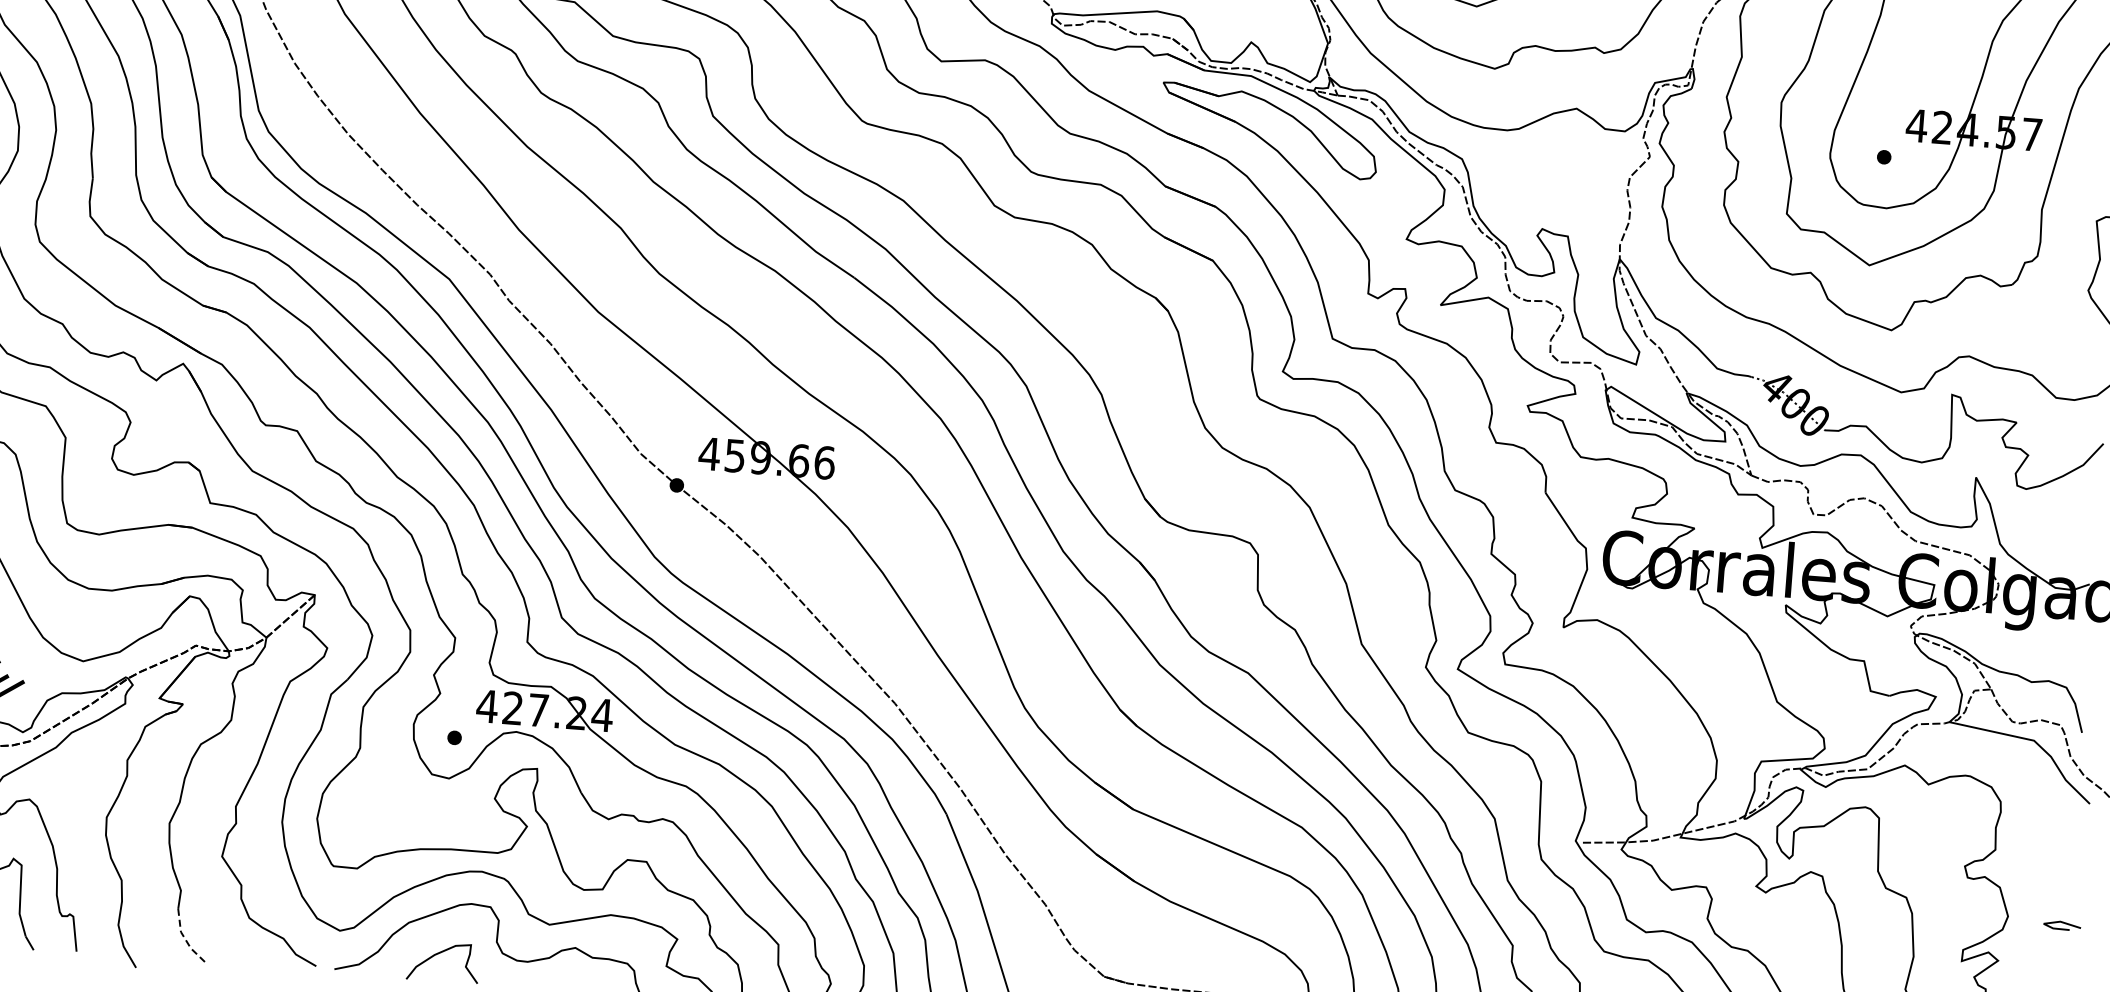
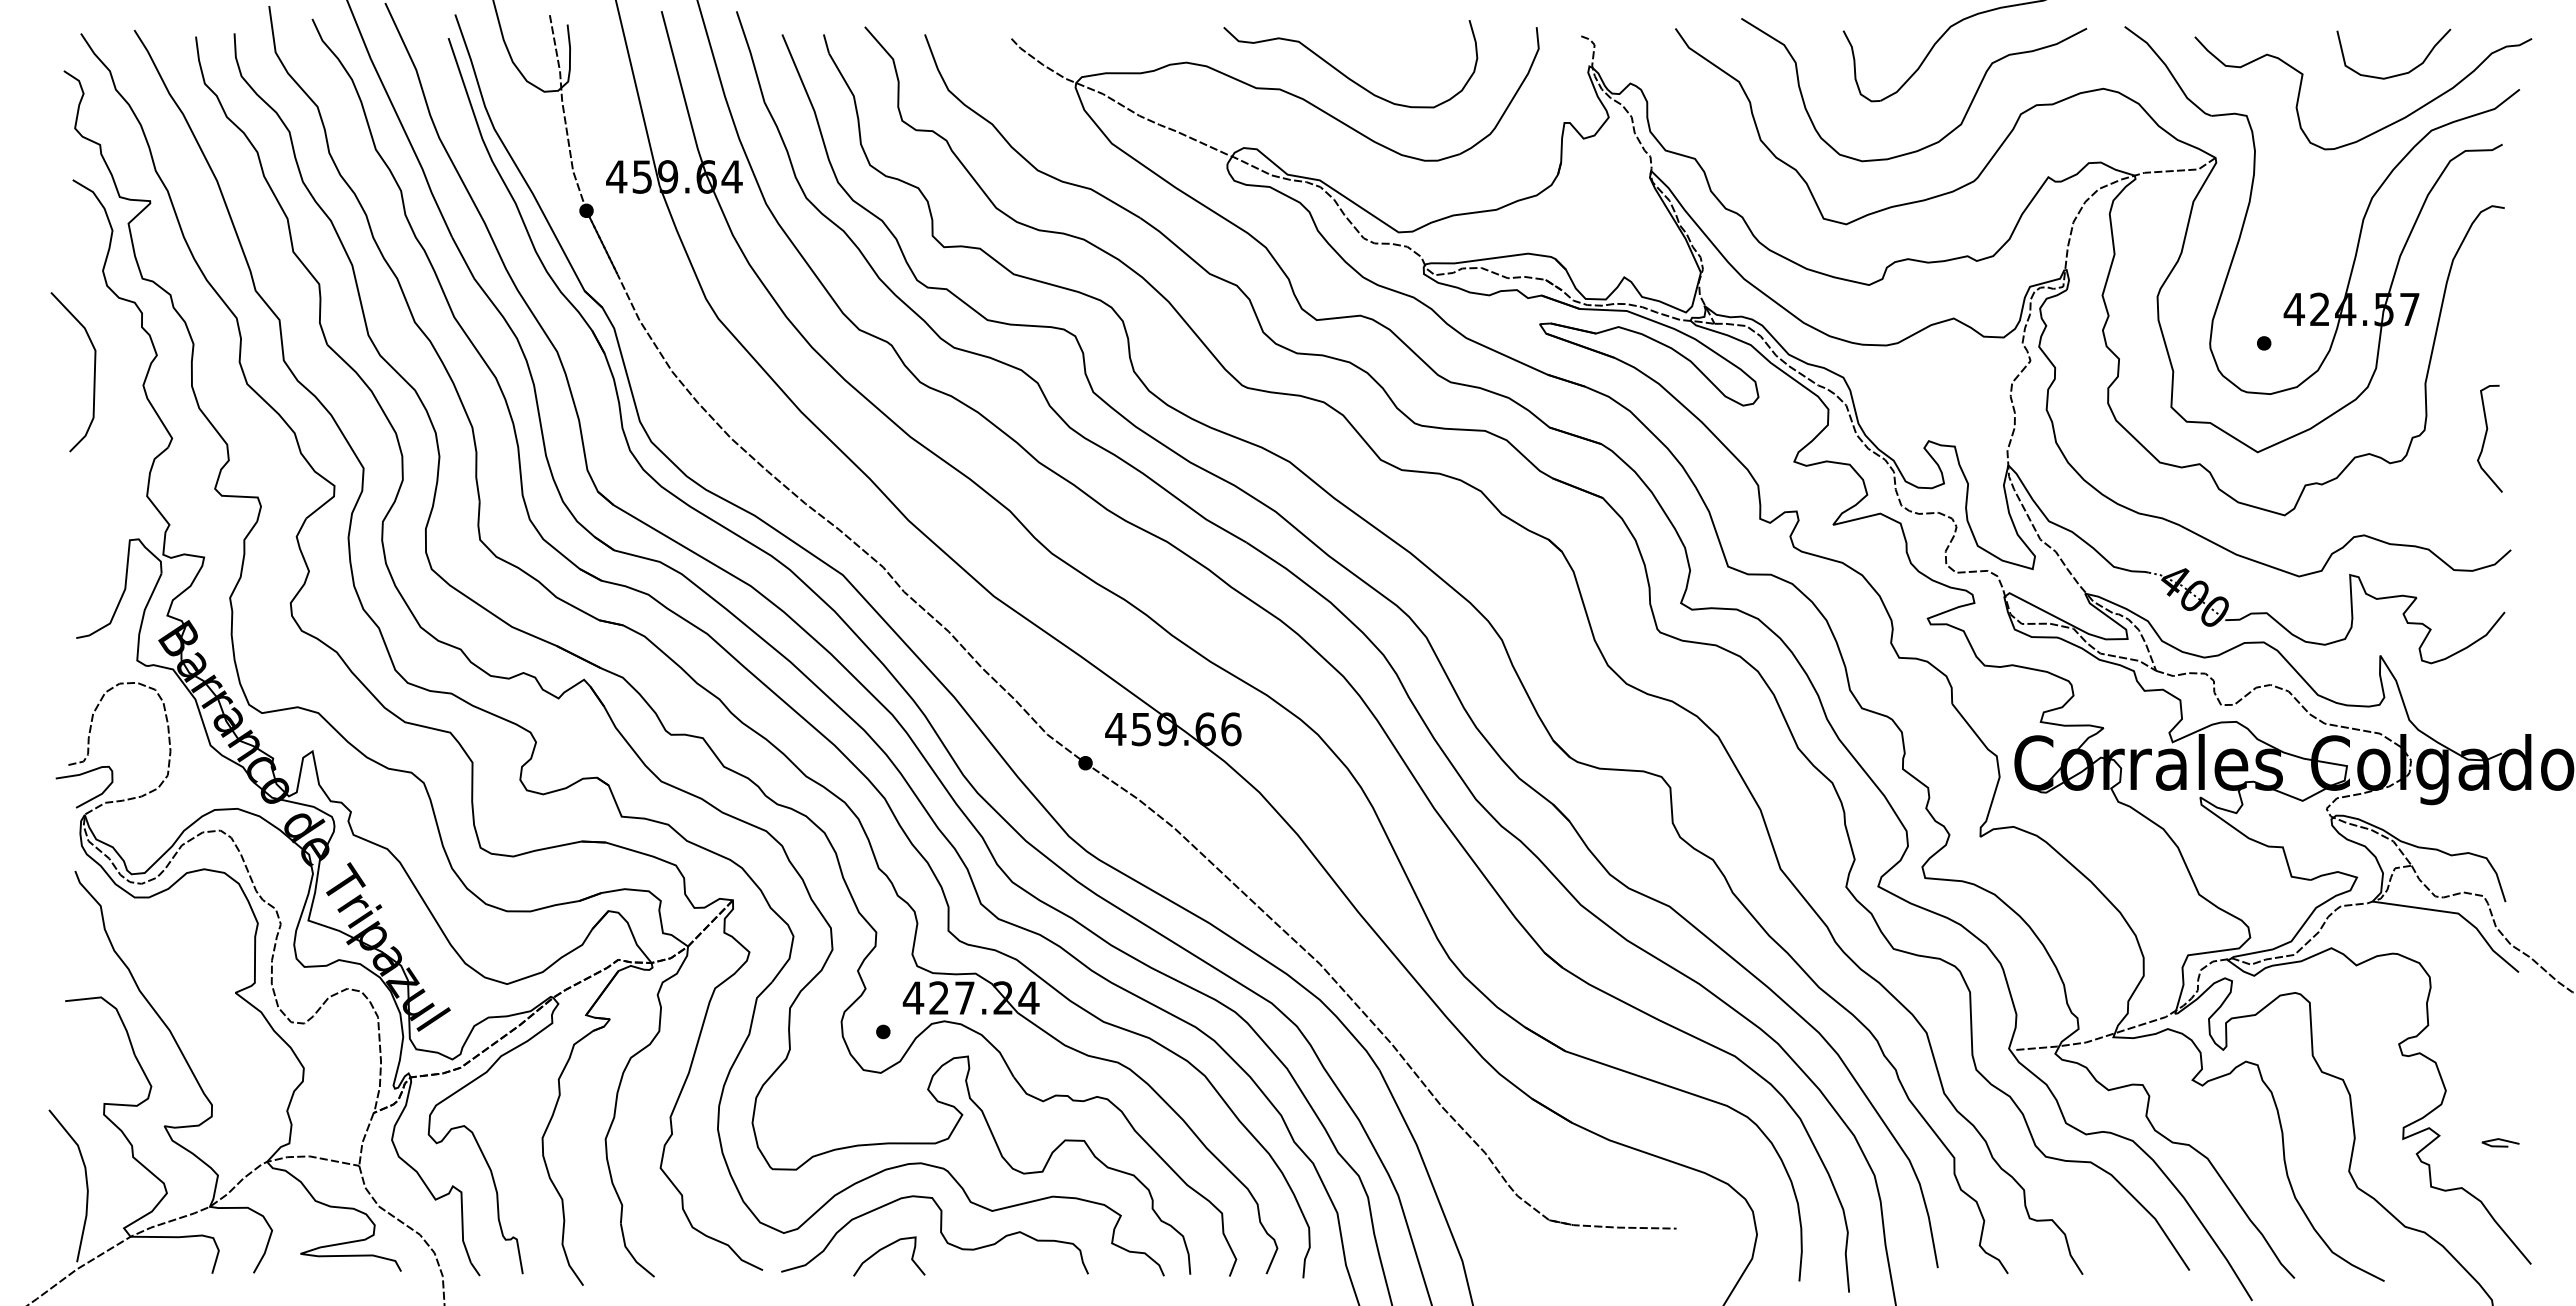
line: (2062, 923) -> (2500, 1140), moved
line: (185, 940) -> (630, 1254), dashed -> solid

